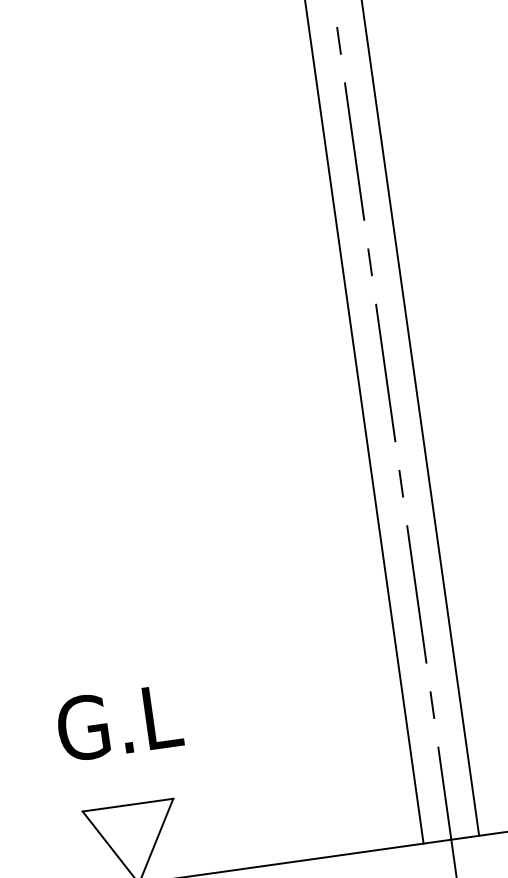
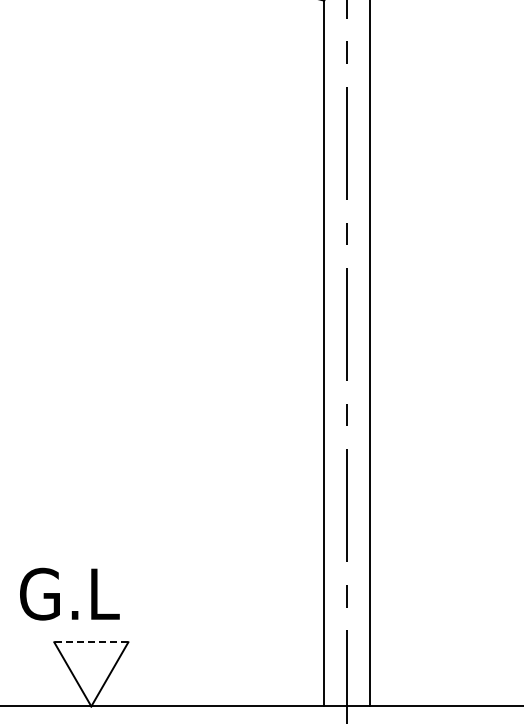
text: (119, 722) -> (69, 593), moved
line: (127, 805) -> (90, 642), solid -> dashed

